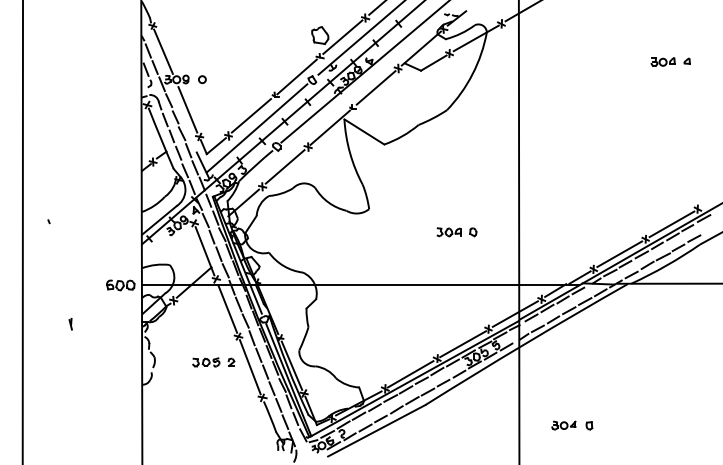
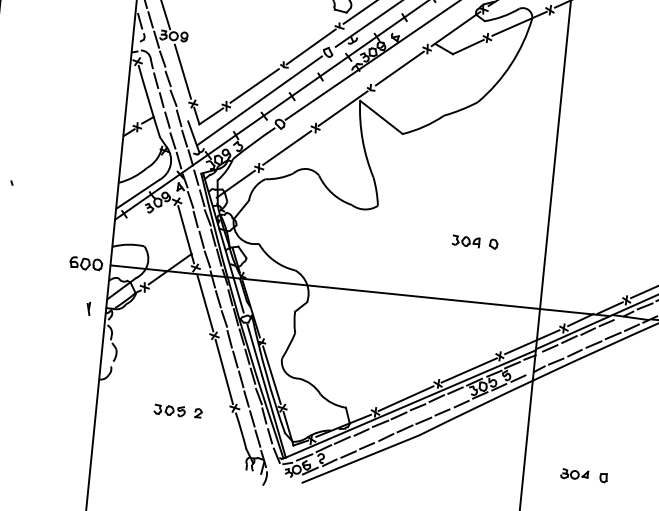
circle: (202, 79) -> (203, 38), removed
part: (70, 324) -> (88, 309), moved
part: (213, 362) -> (177, 411), moved

